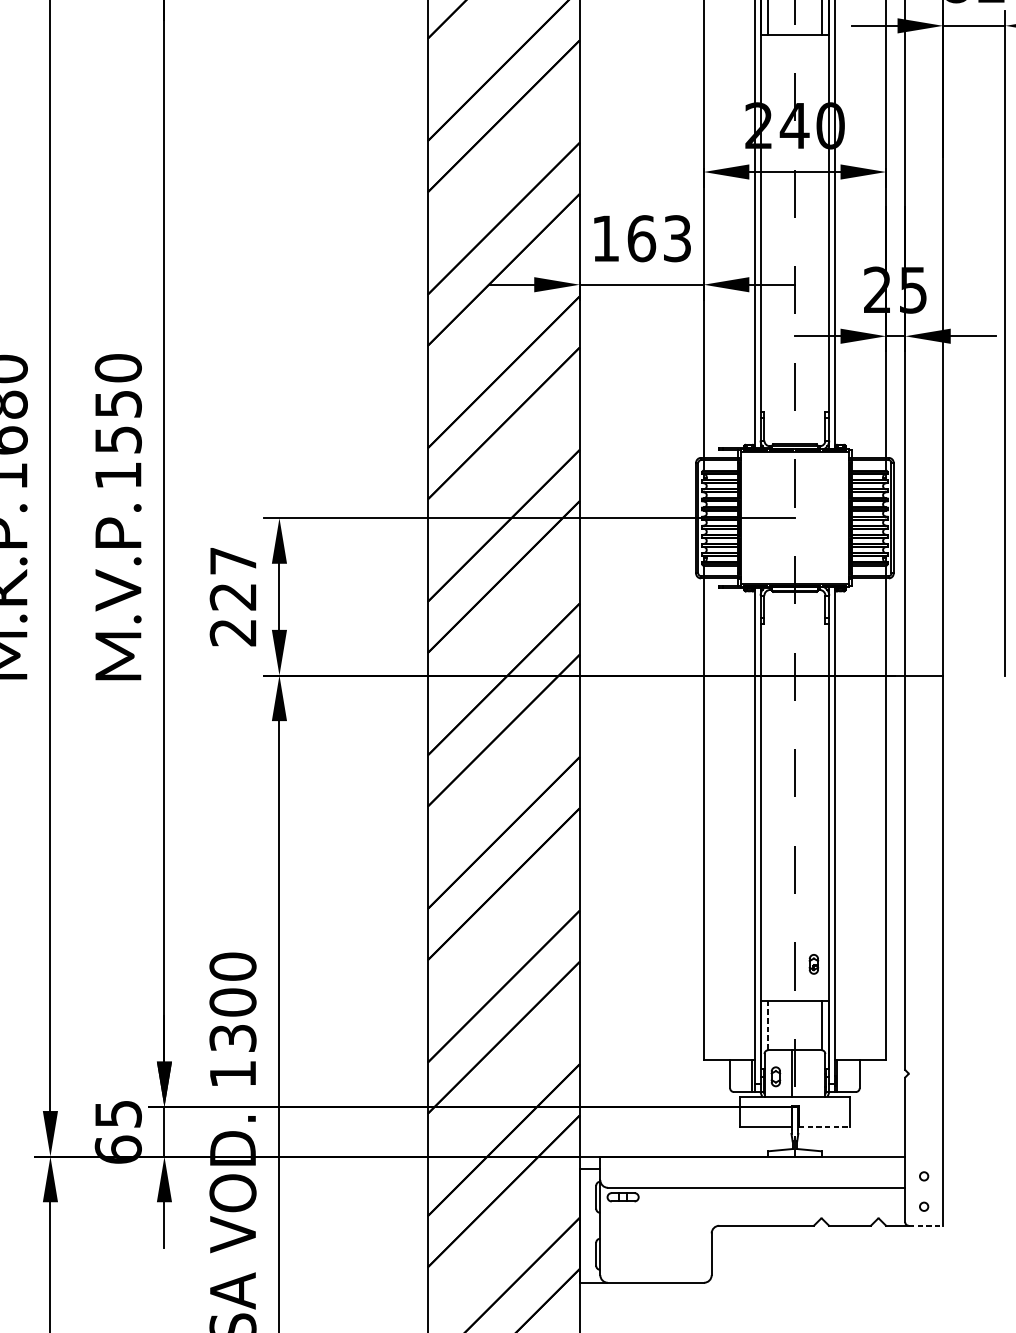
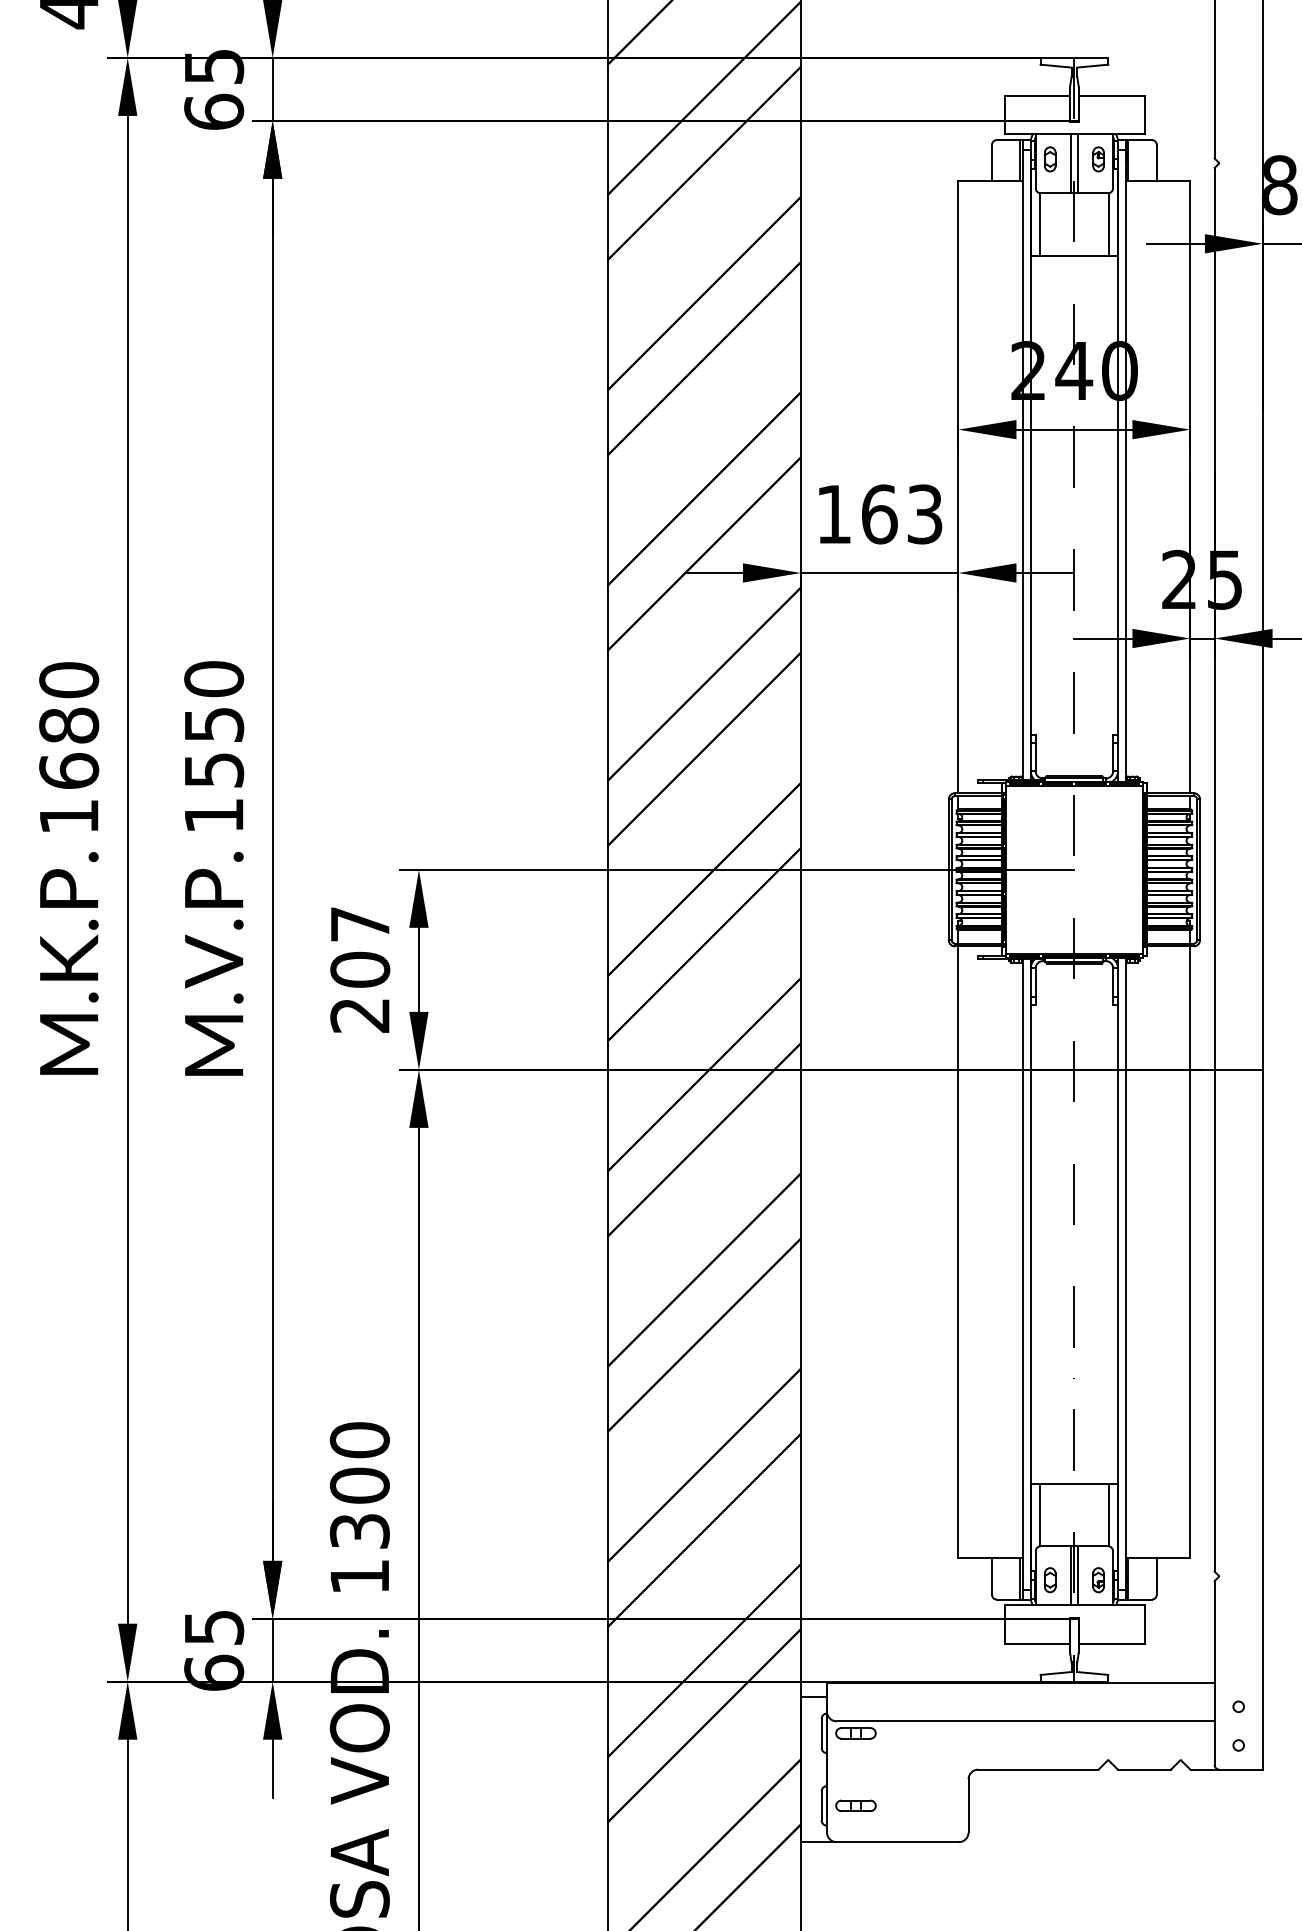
text: (233, 596) -> (360, 969), 227 -> 207
part: (813, 964) -> (1098, 1580), moved
line: (767, 1025) -> (1039, 1515), dashed -> solid
line: (798, 1073) -> (1078, 1575), added
line: (824, 1127) -> (1112, 1644), dashed -> solid
line: (926, 1225) -> (1241, 1769), dashed -> solid
part: (622, 1253) -> (855, 1805), added

